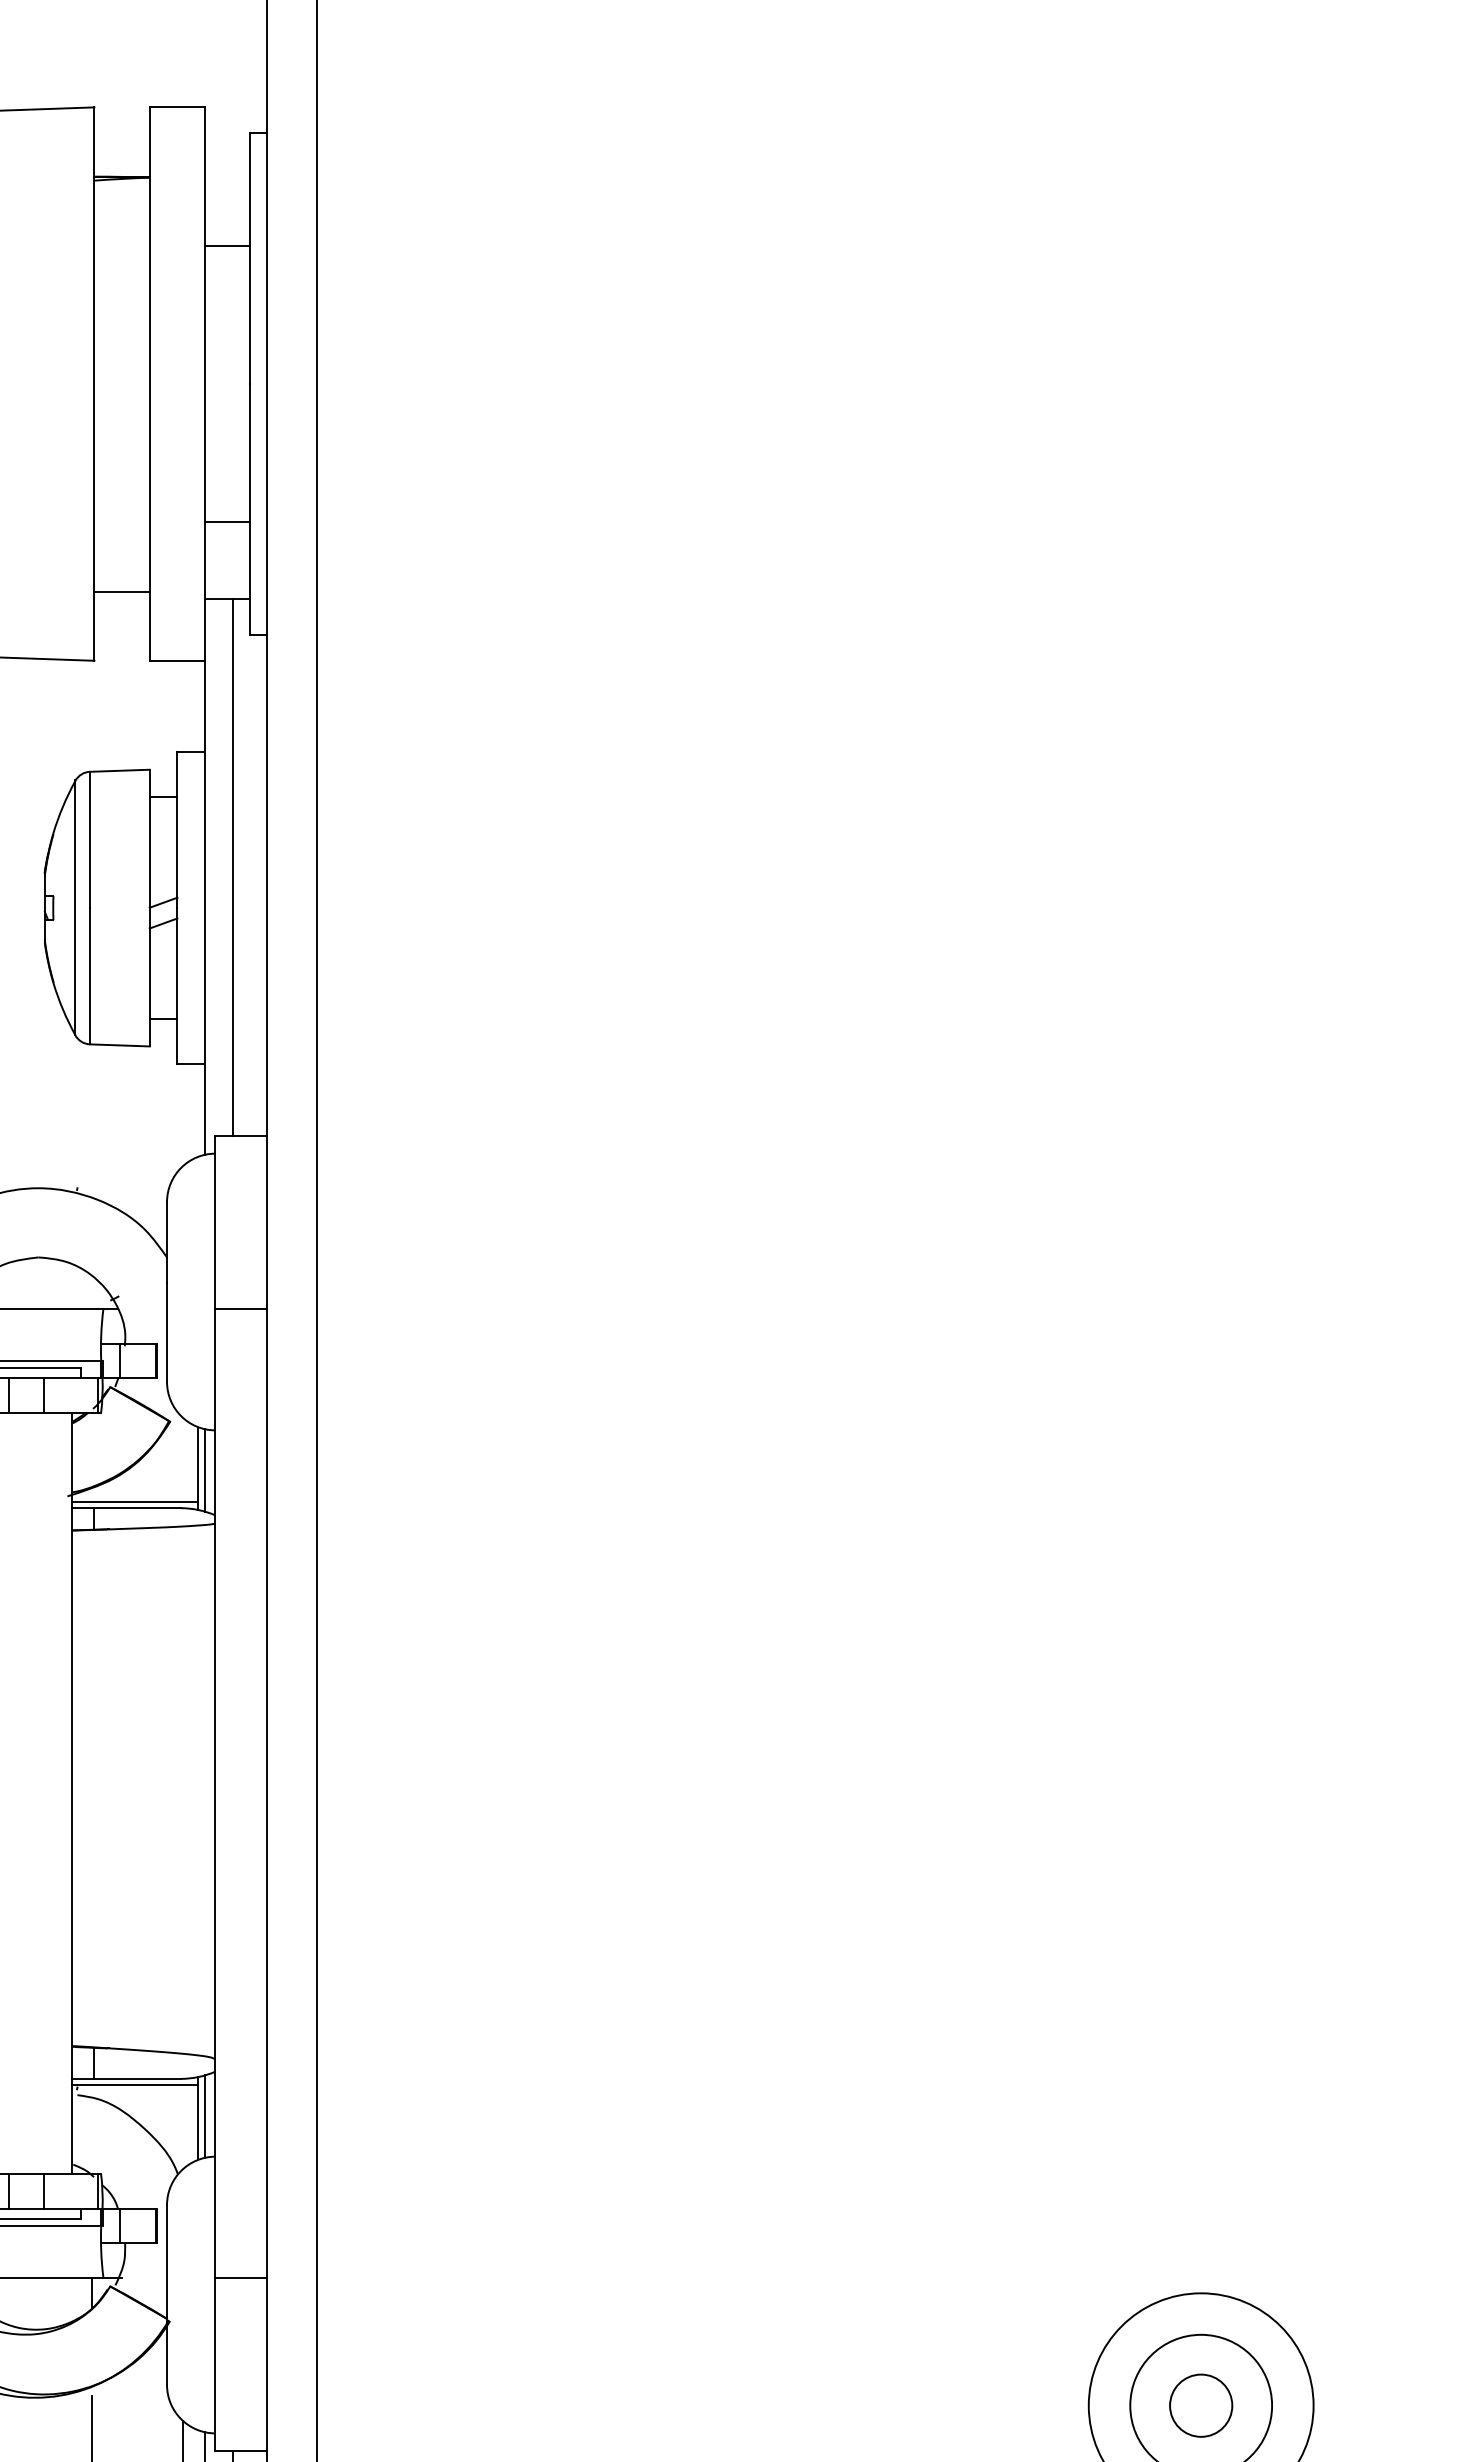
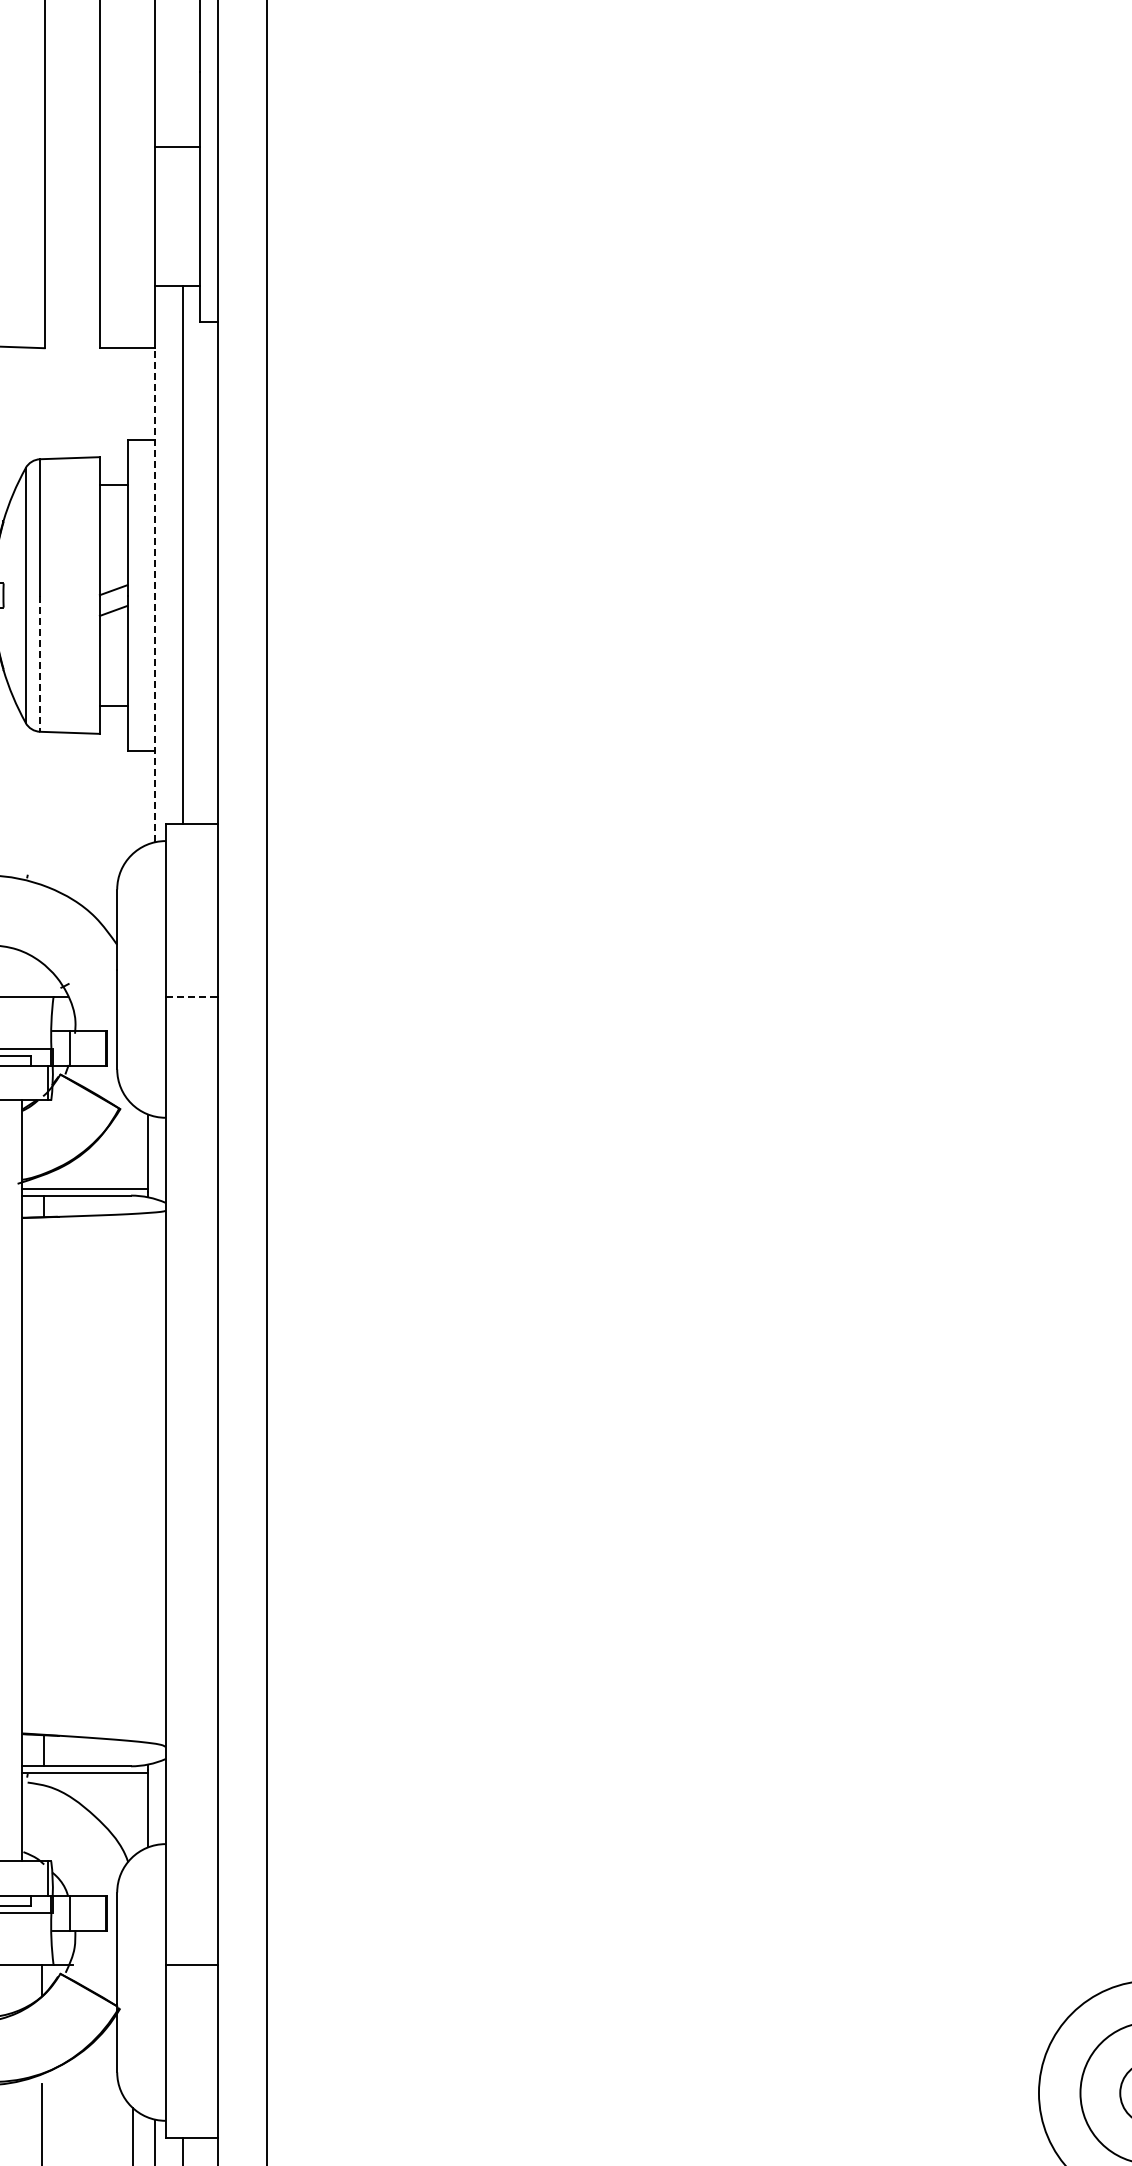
line: (227, 522) -> (177, 146), moved
line: (121, 591) -> (71, 278), removed
line: (205, 907) -> (155, 594), solid -> dashed
line: (89, 976) -> (39, 663), solid -> dashed
line: (241, 1309) -> (191, 996), solid -> dashed
line: (205, 1470) -> (155, 1157), removed
line: (205, 2116) -> (155, 1803), removed

